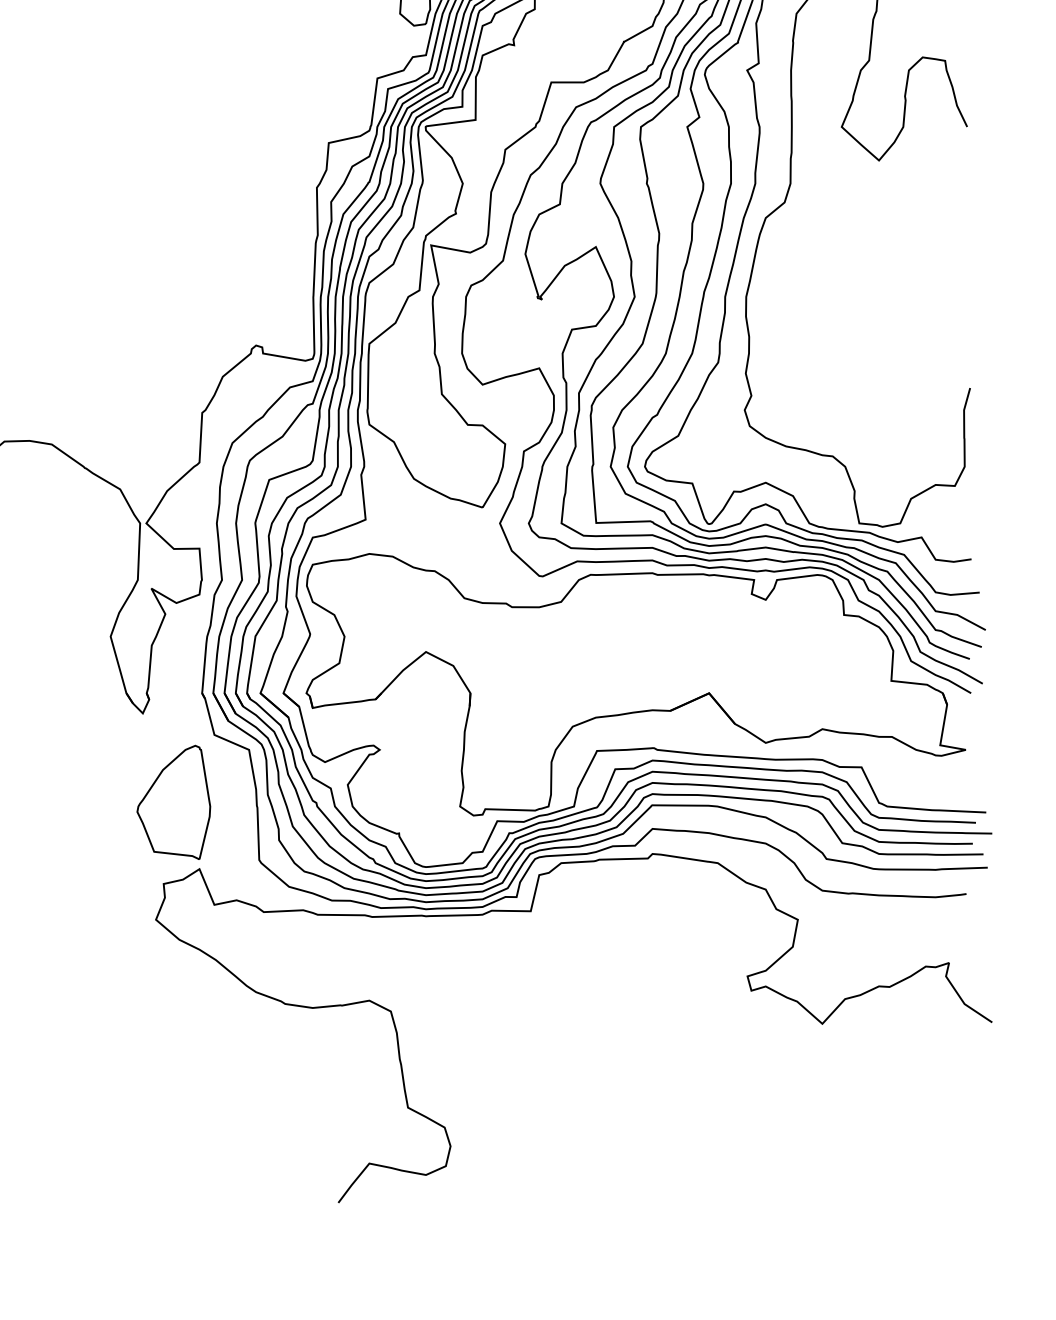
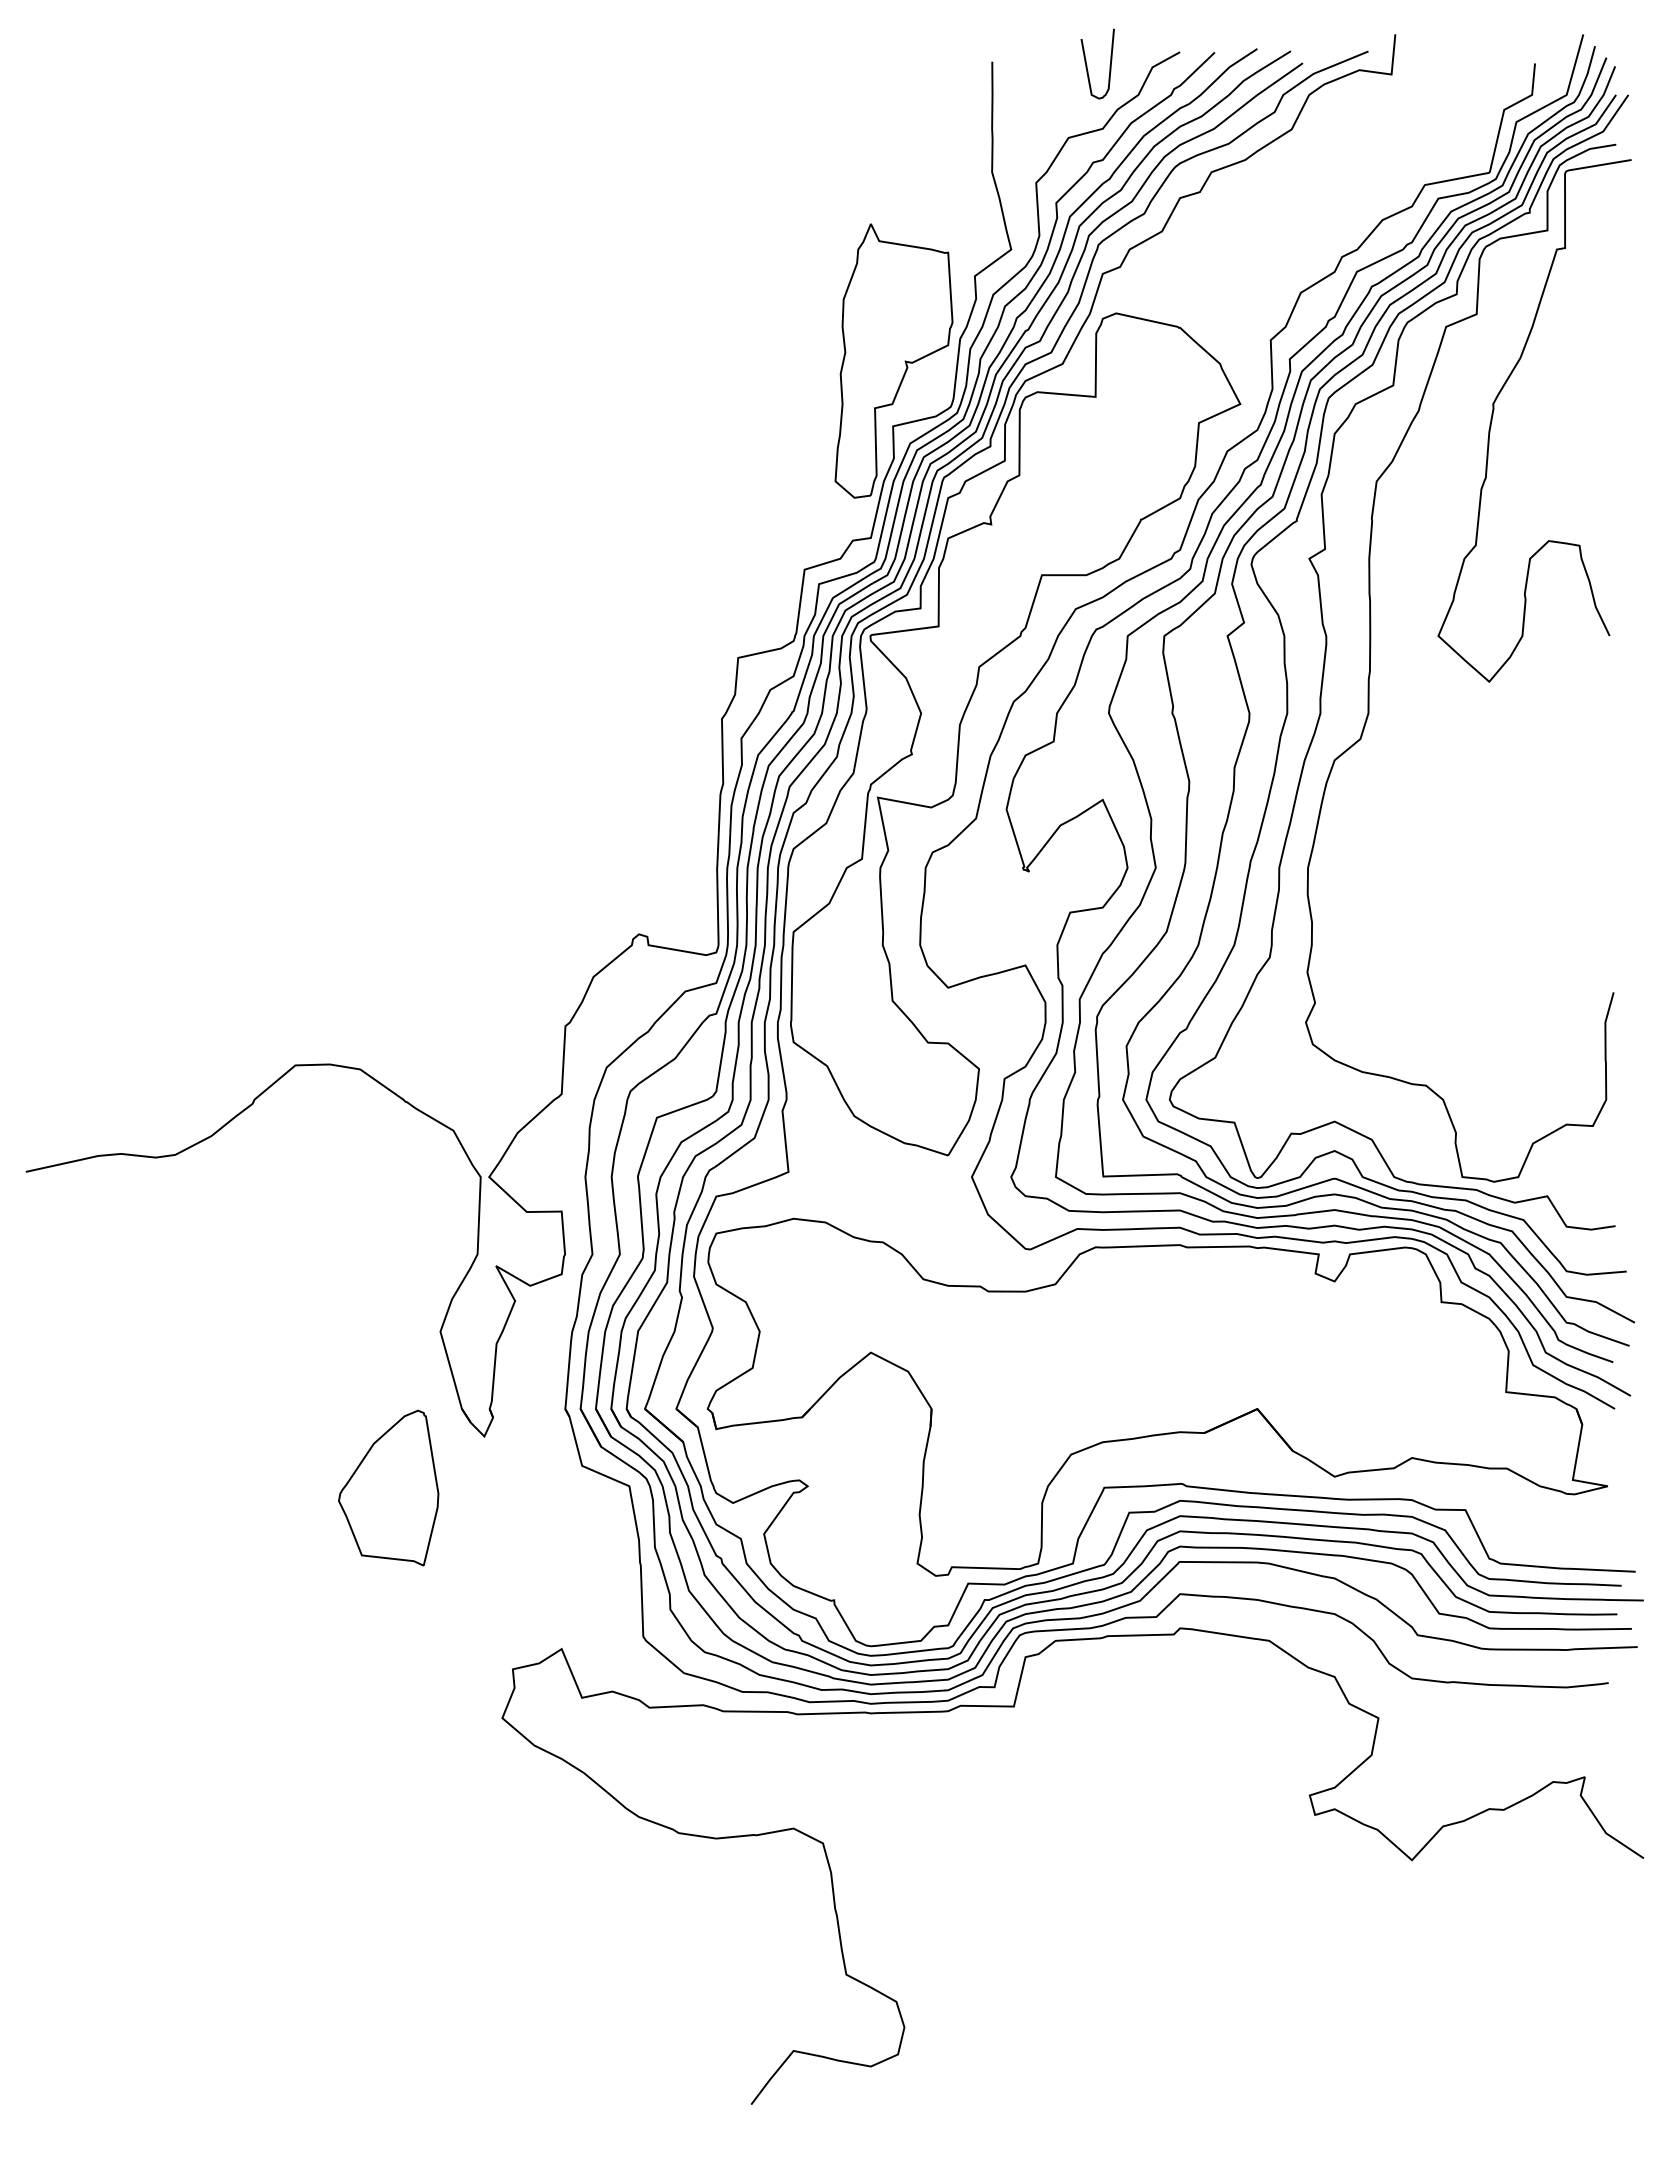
part: (173, 802) -> (388, 1487), moved

